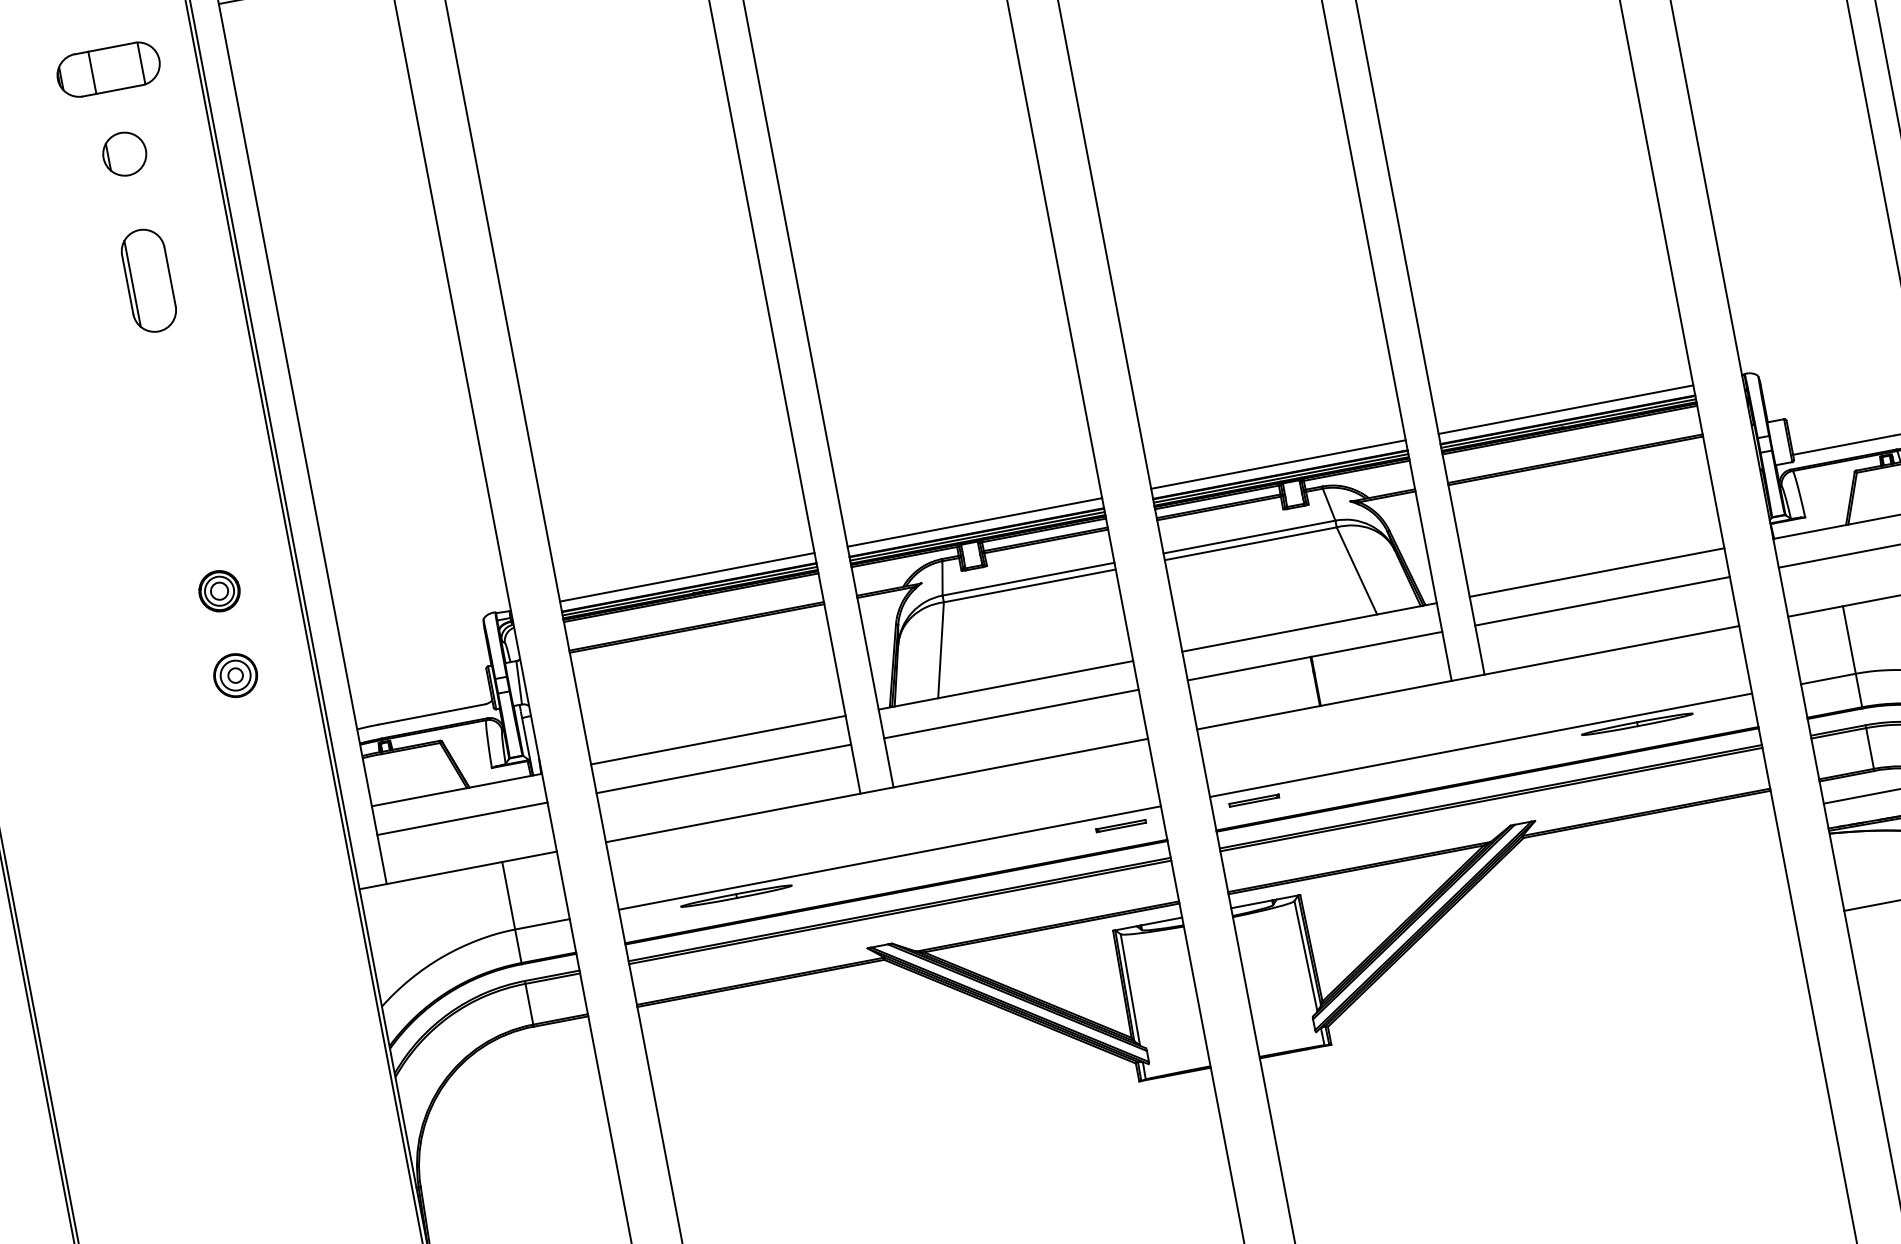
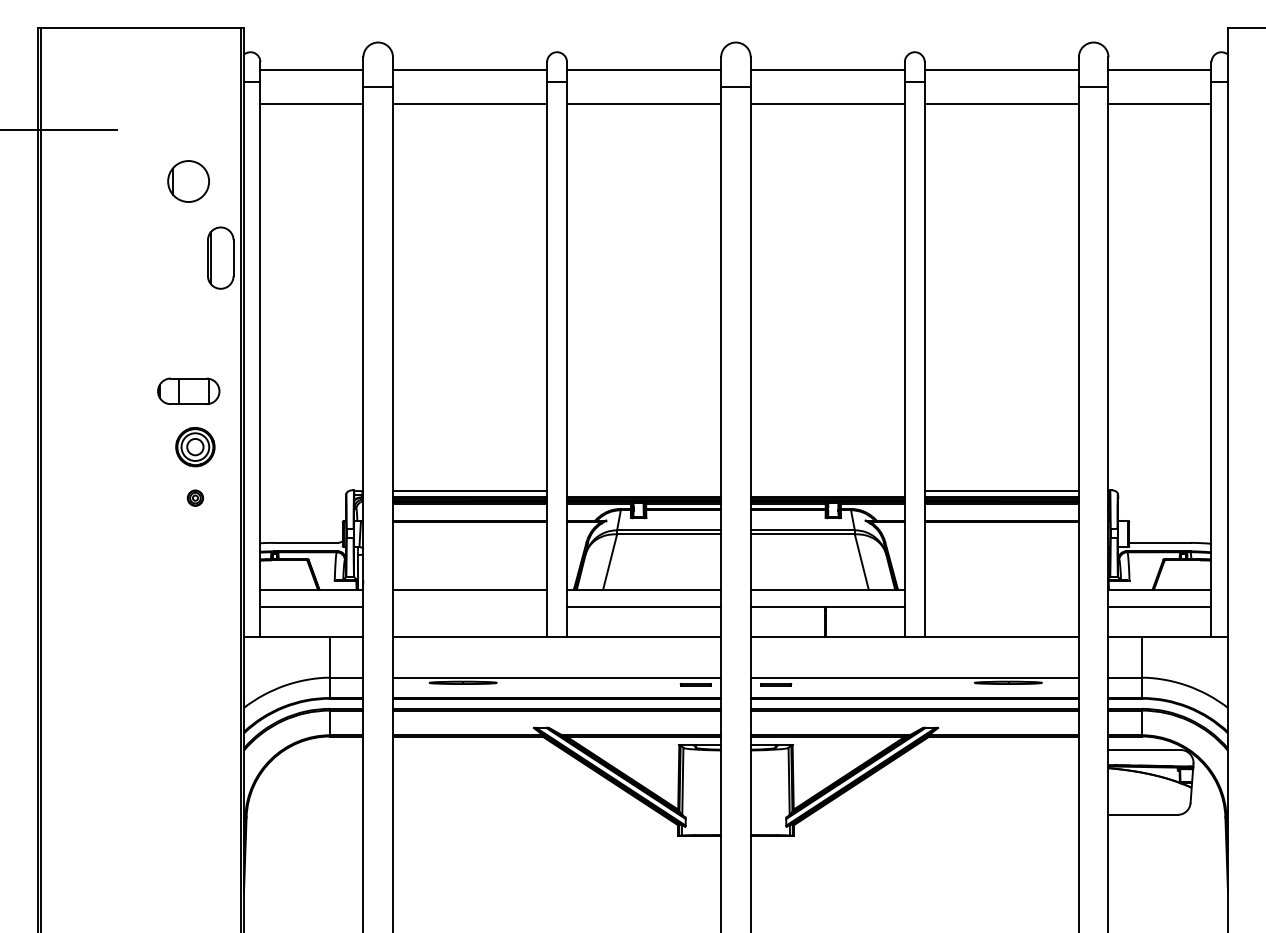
part: (107, 68) -> (188, 390), moved
part: (124, 154) -> (188, 181), size x1.6
part: (148, 279) -> (220, 257), moved
line: (1277, 465) -> (827, 491), removed
line: (975, 522) -> (644, 491), removed
line: (1596, 572) -> (1001, 589), removed
part: (219, 591) -> (195, 447), size x1.6
line: (1602, 601) -> (1001, 607), removed
part: (235, 674) -> (195, 497), size x0.6
line: (724, 769) -> (470, 607), removed

